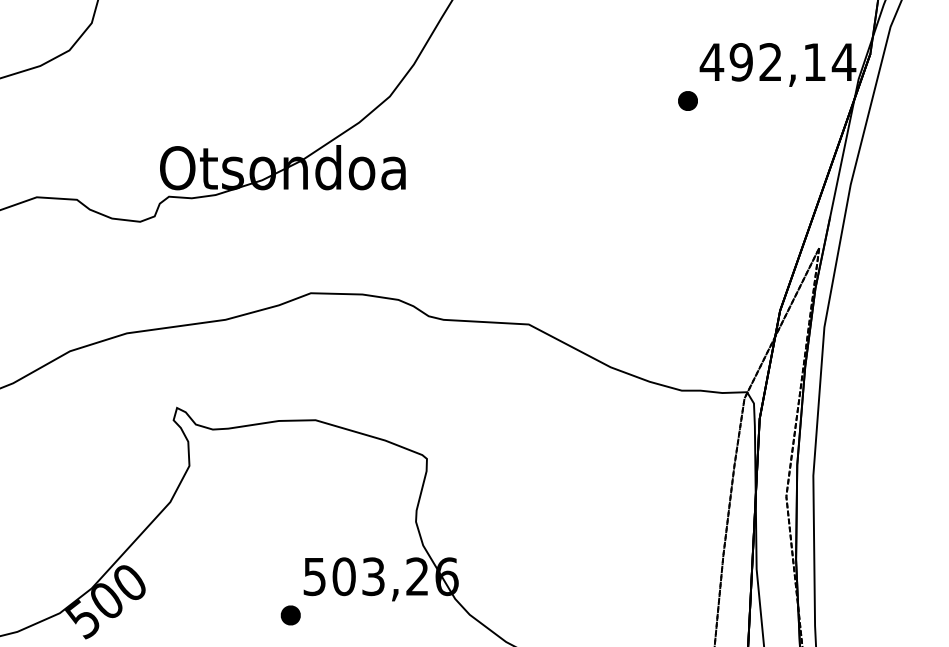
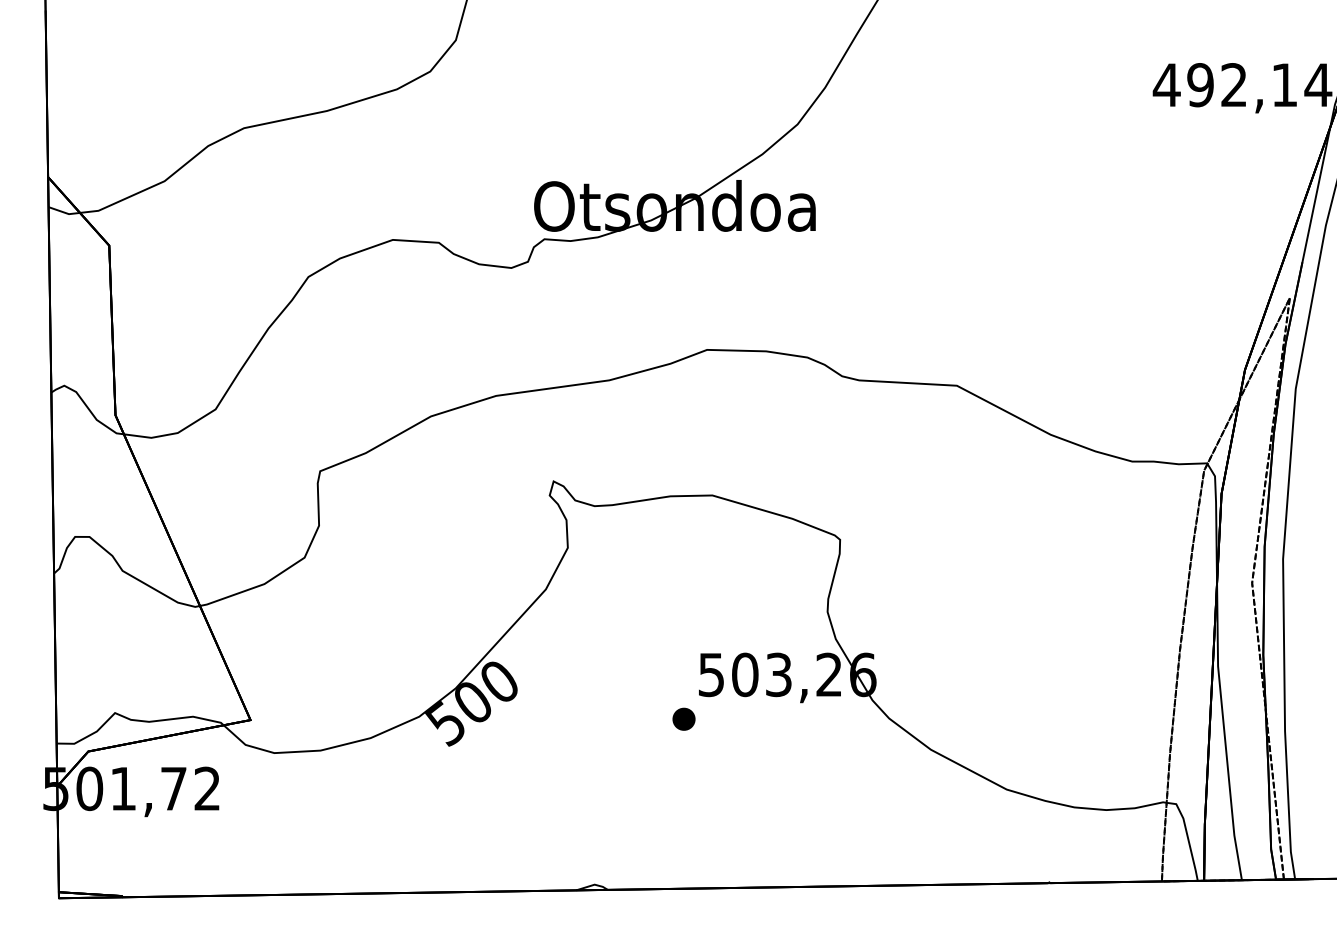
part: (688, 100) -> (1139, 129), removed

